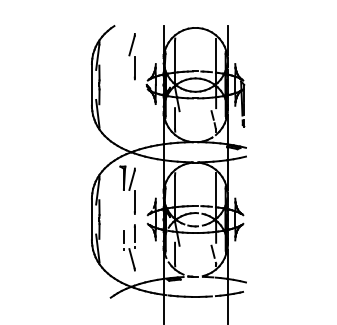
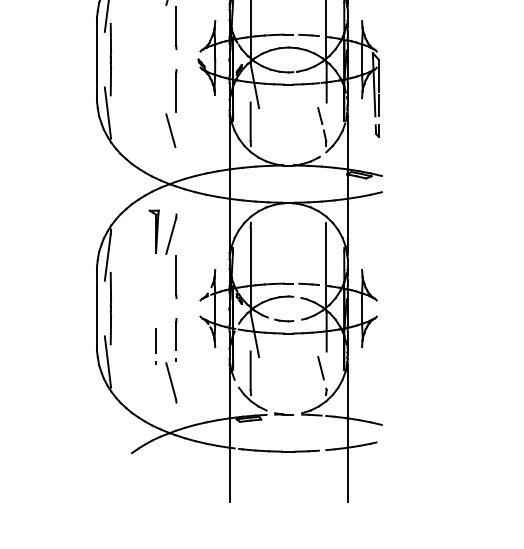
part: (131, 111) -> (170, 108), added

